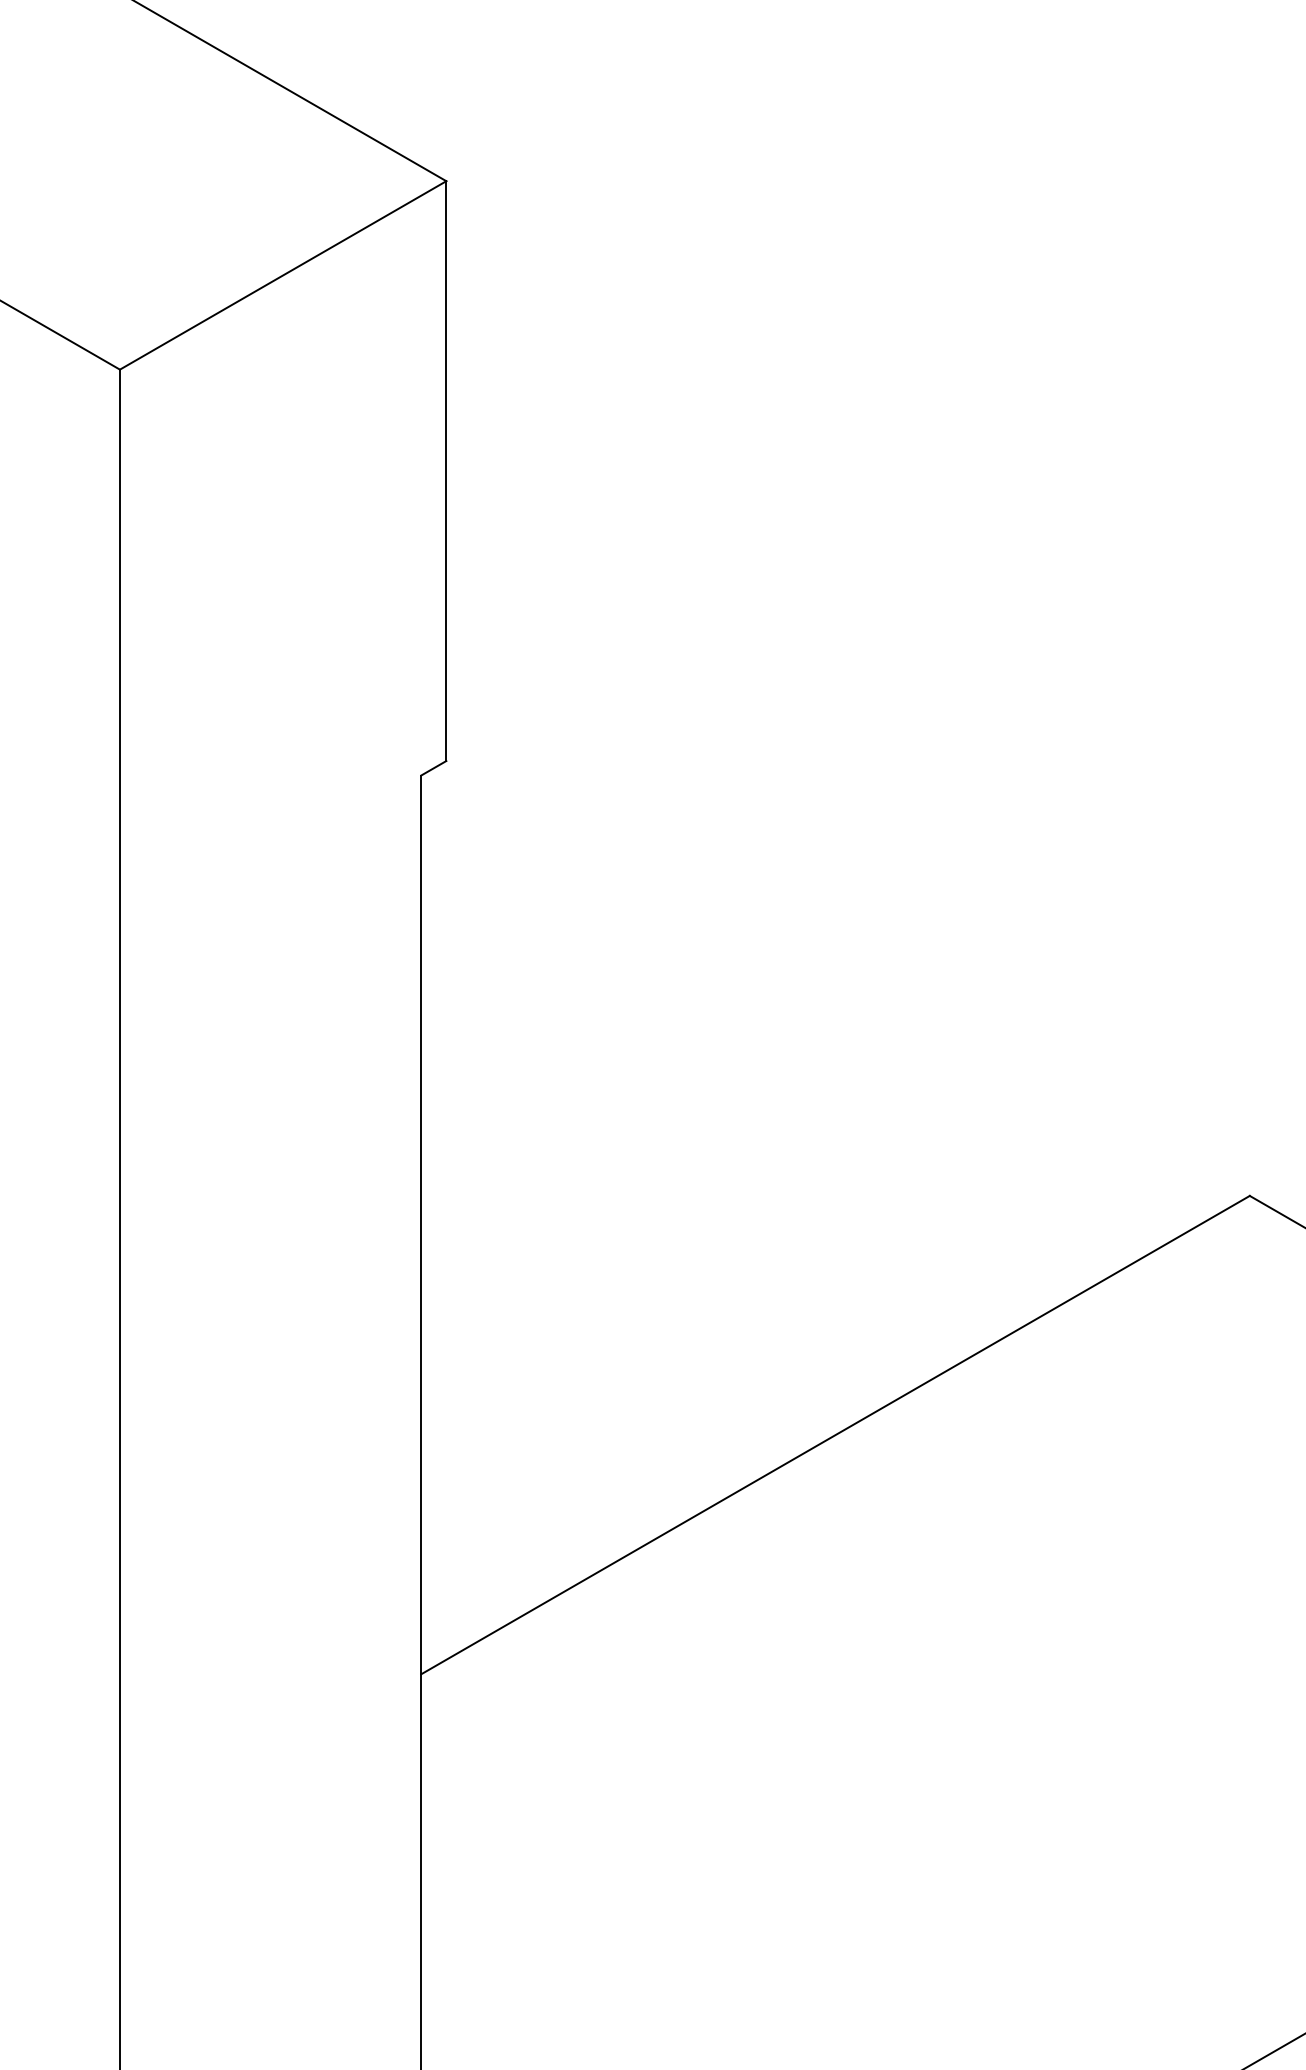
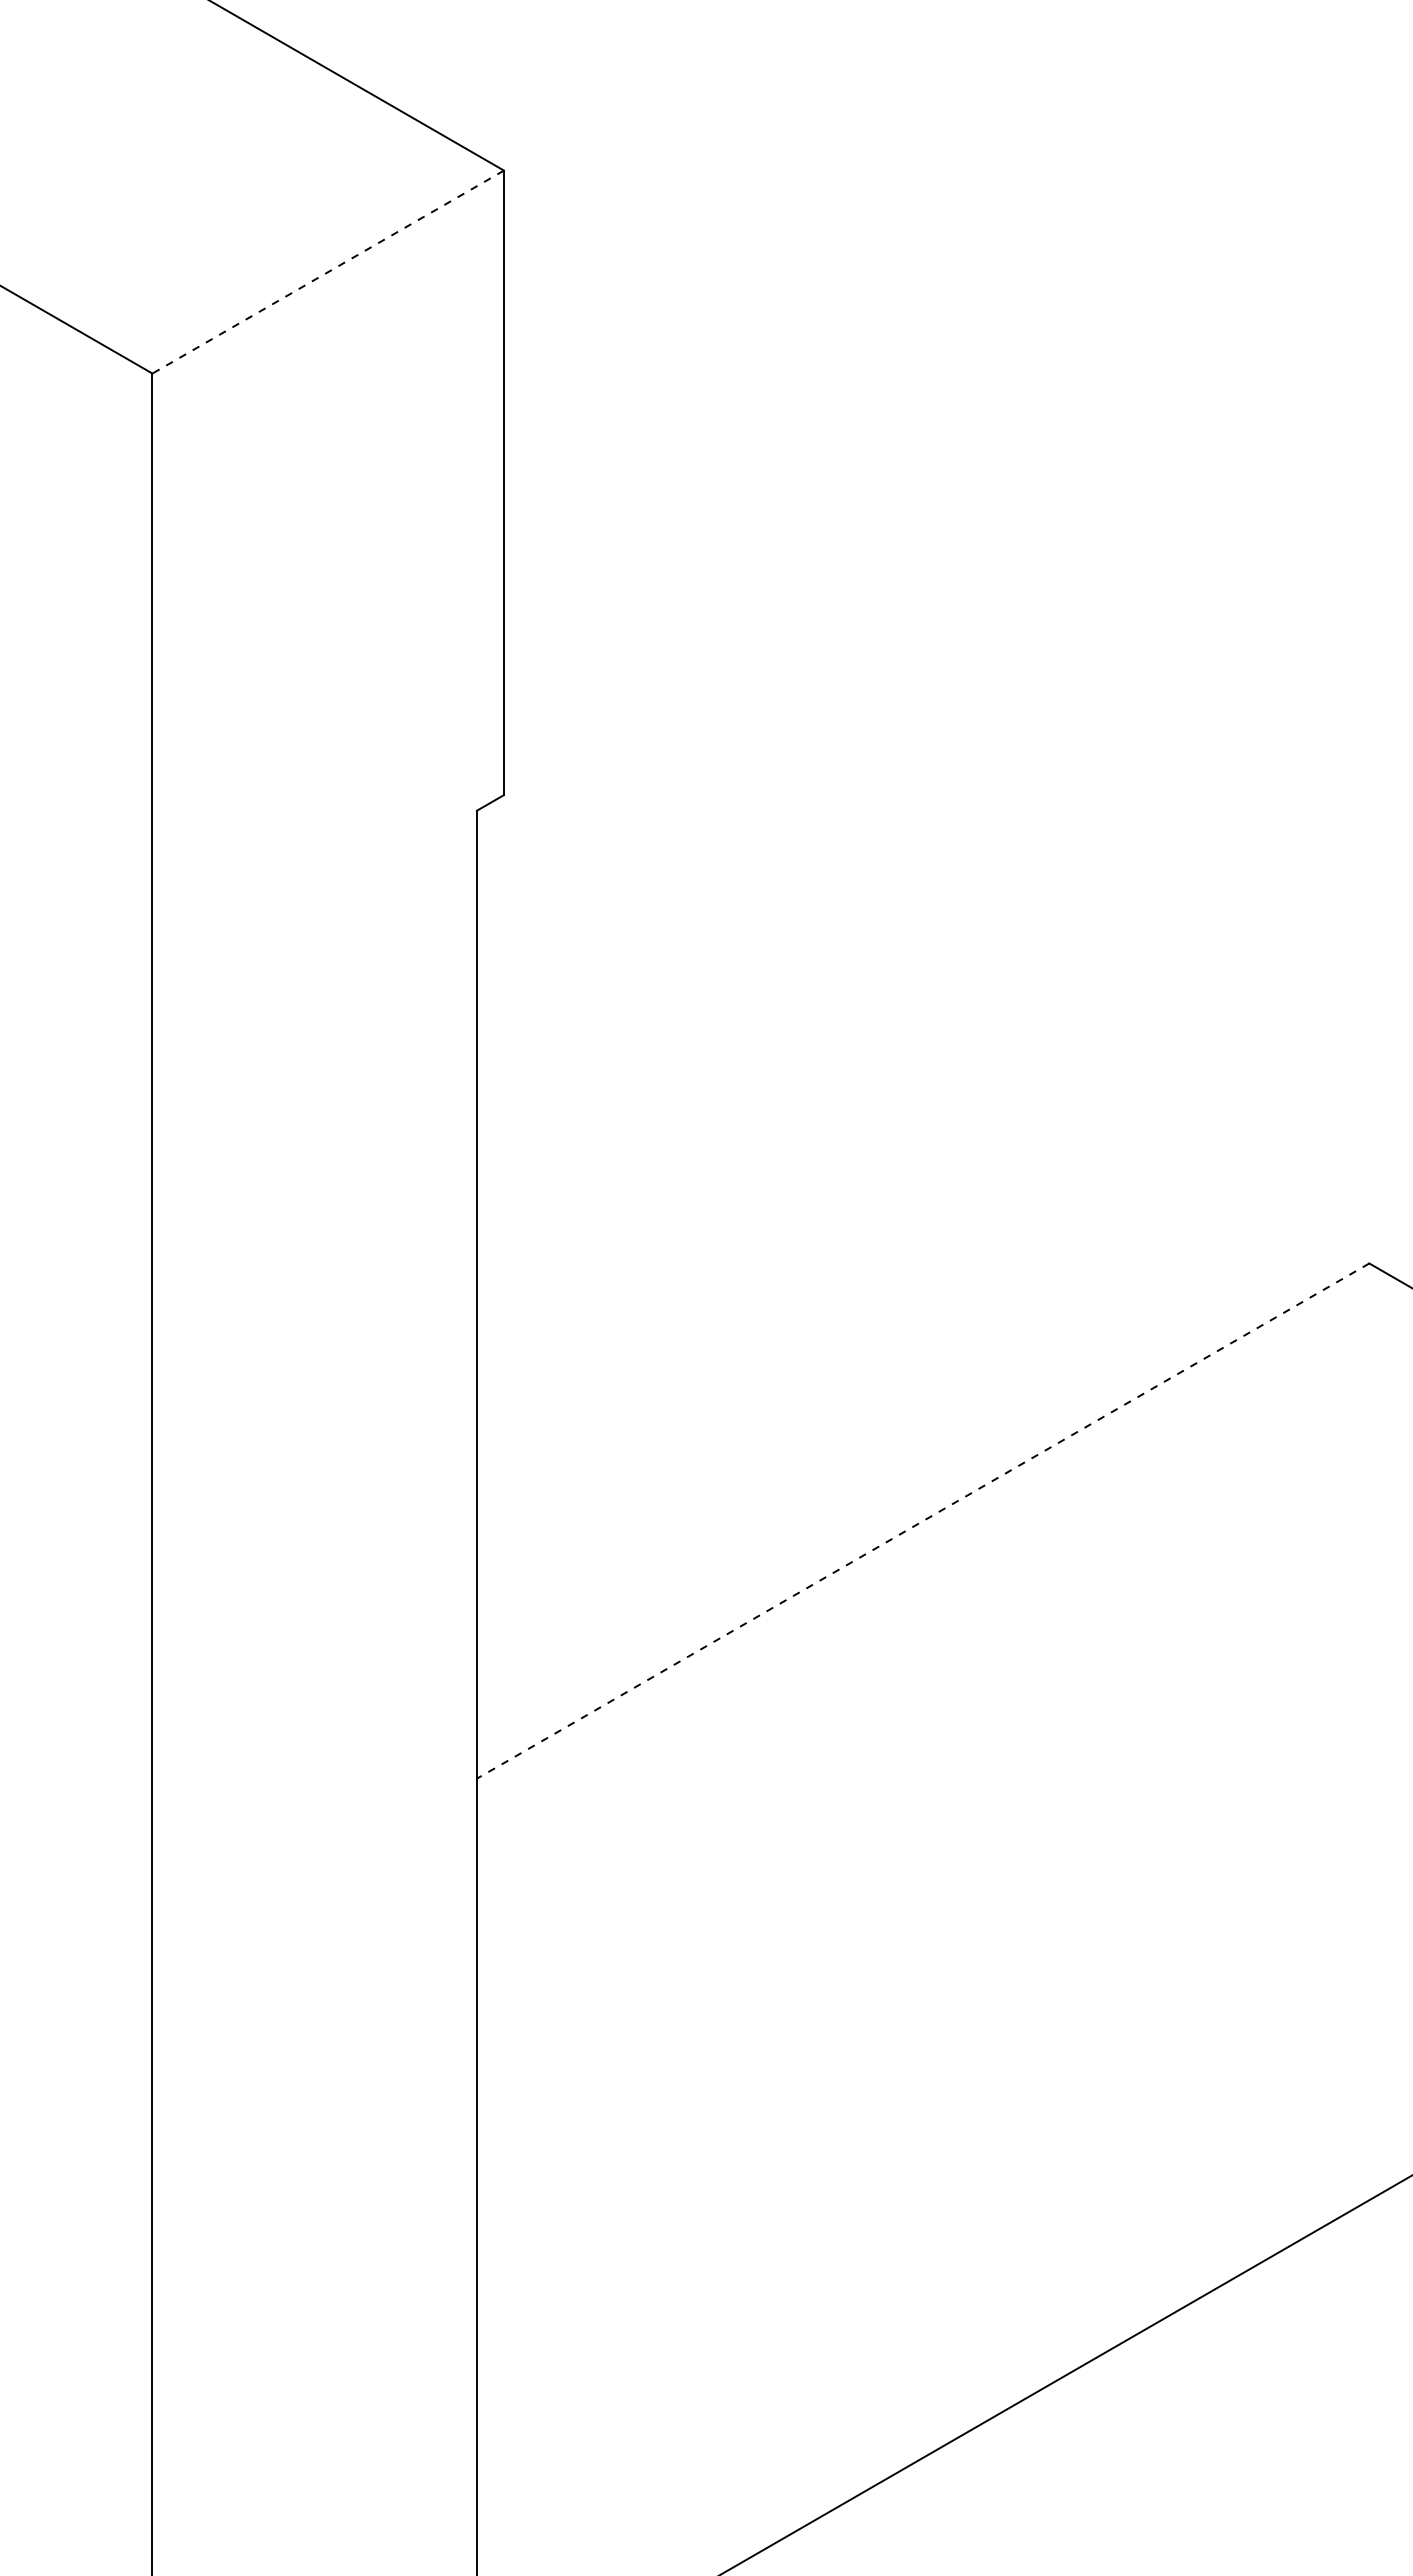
line: (283, 275) -> (328, 272), solid -> dashed
line: (834, 1435) -> (922, 1521), solid -> dashed

